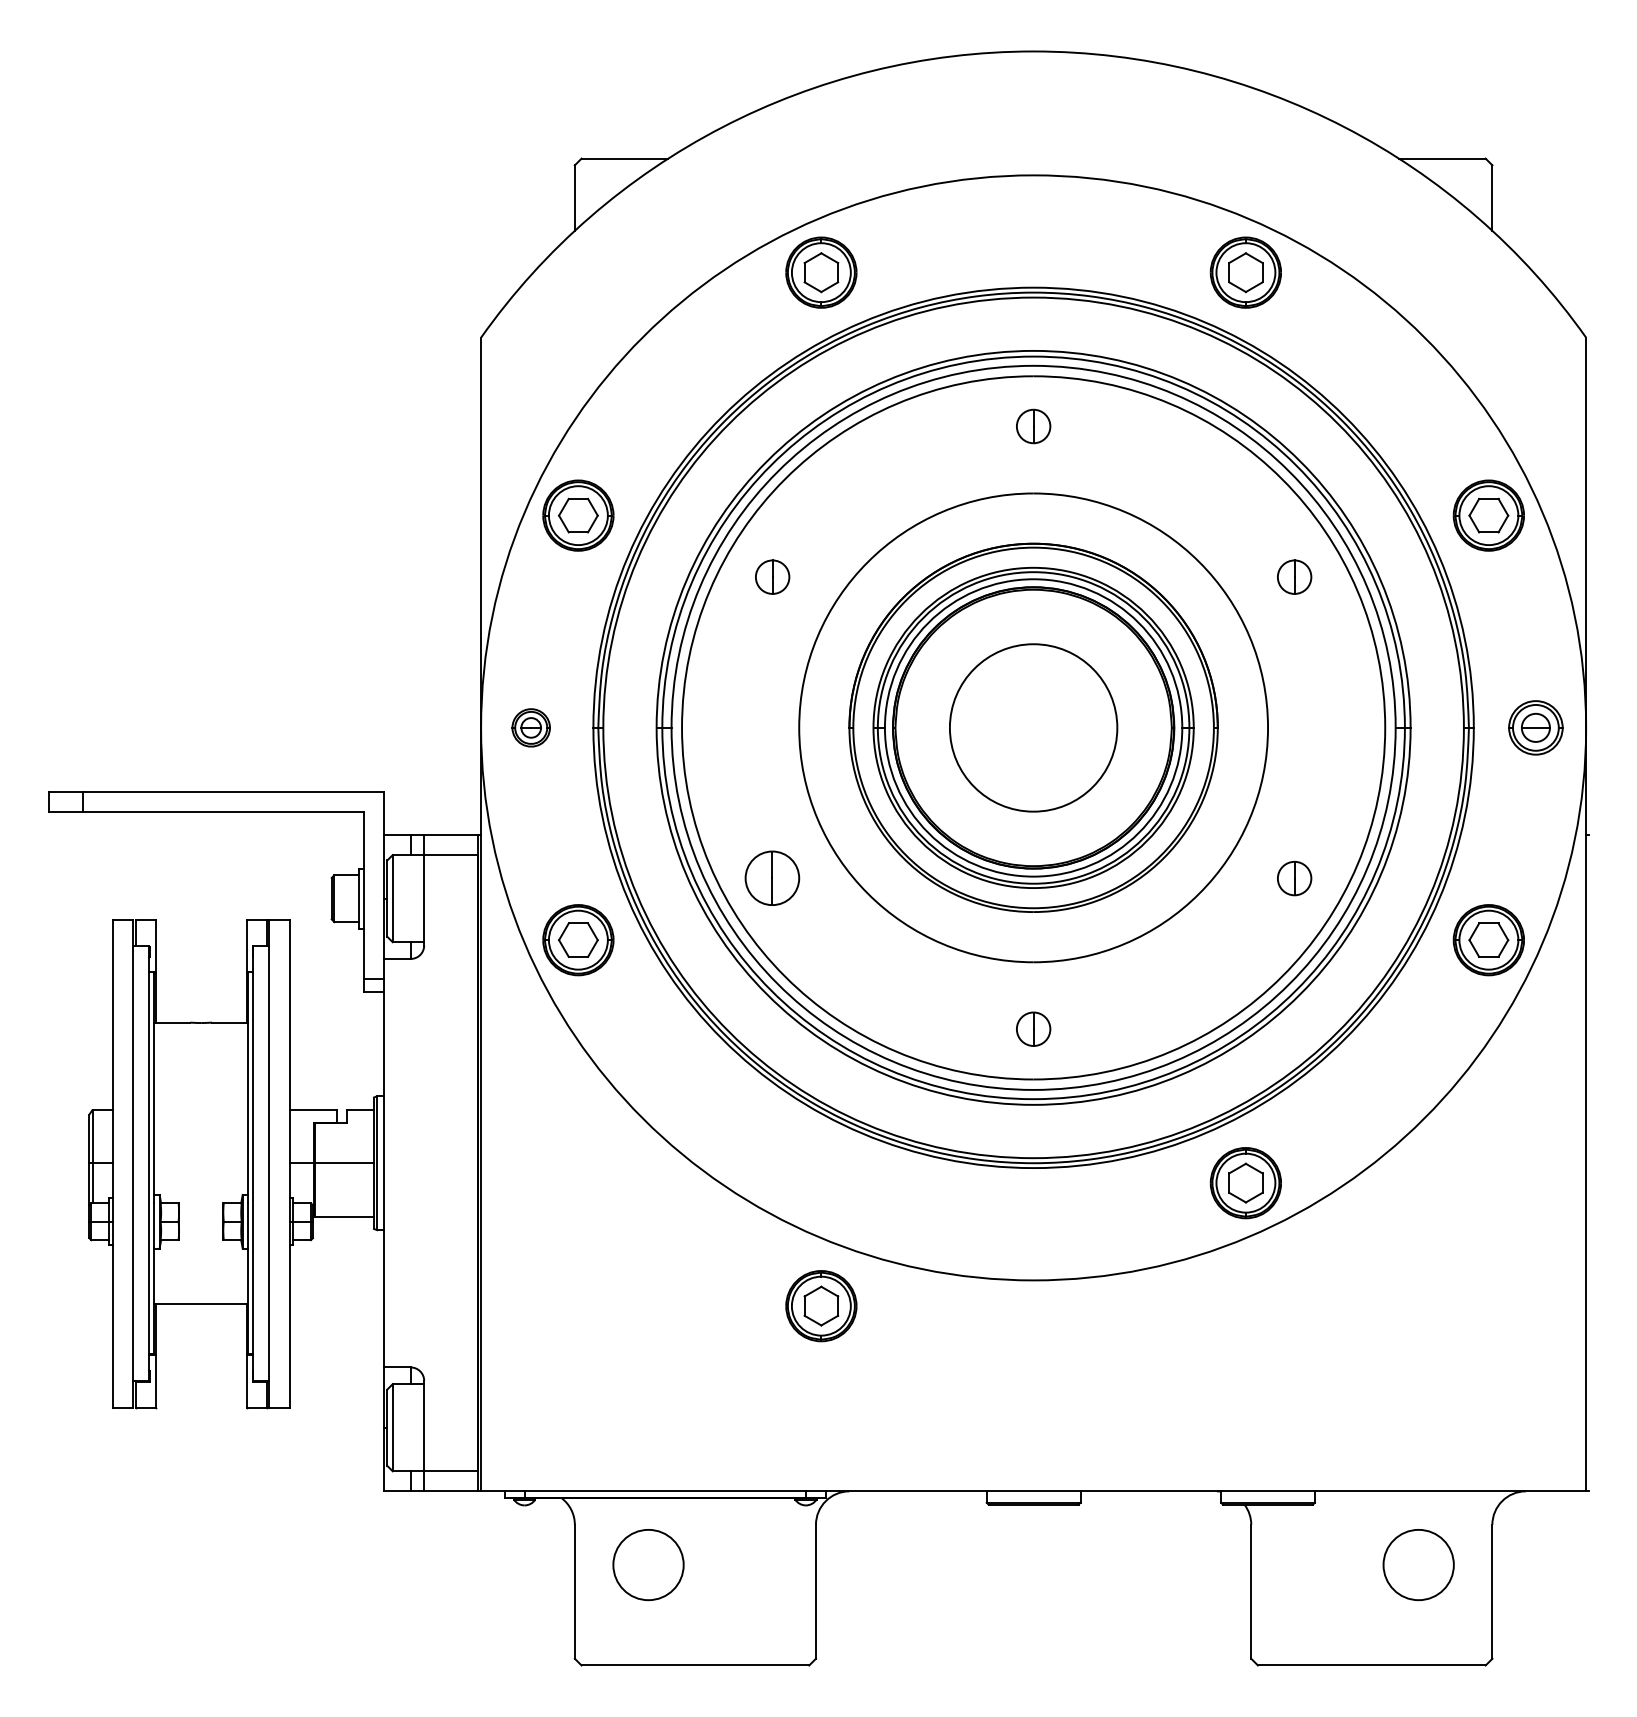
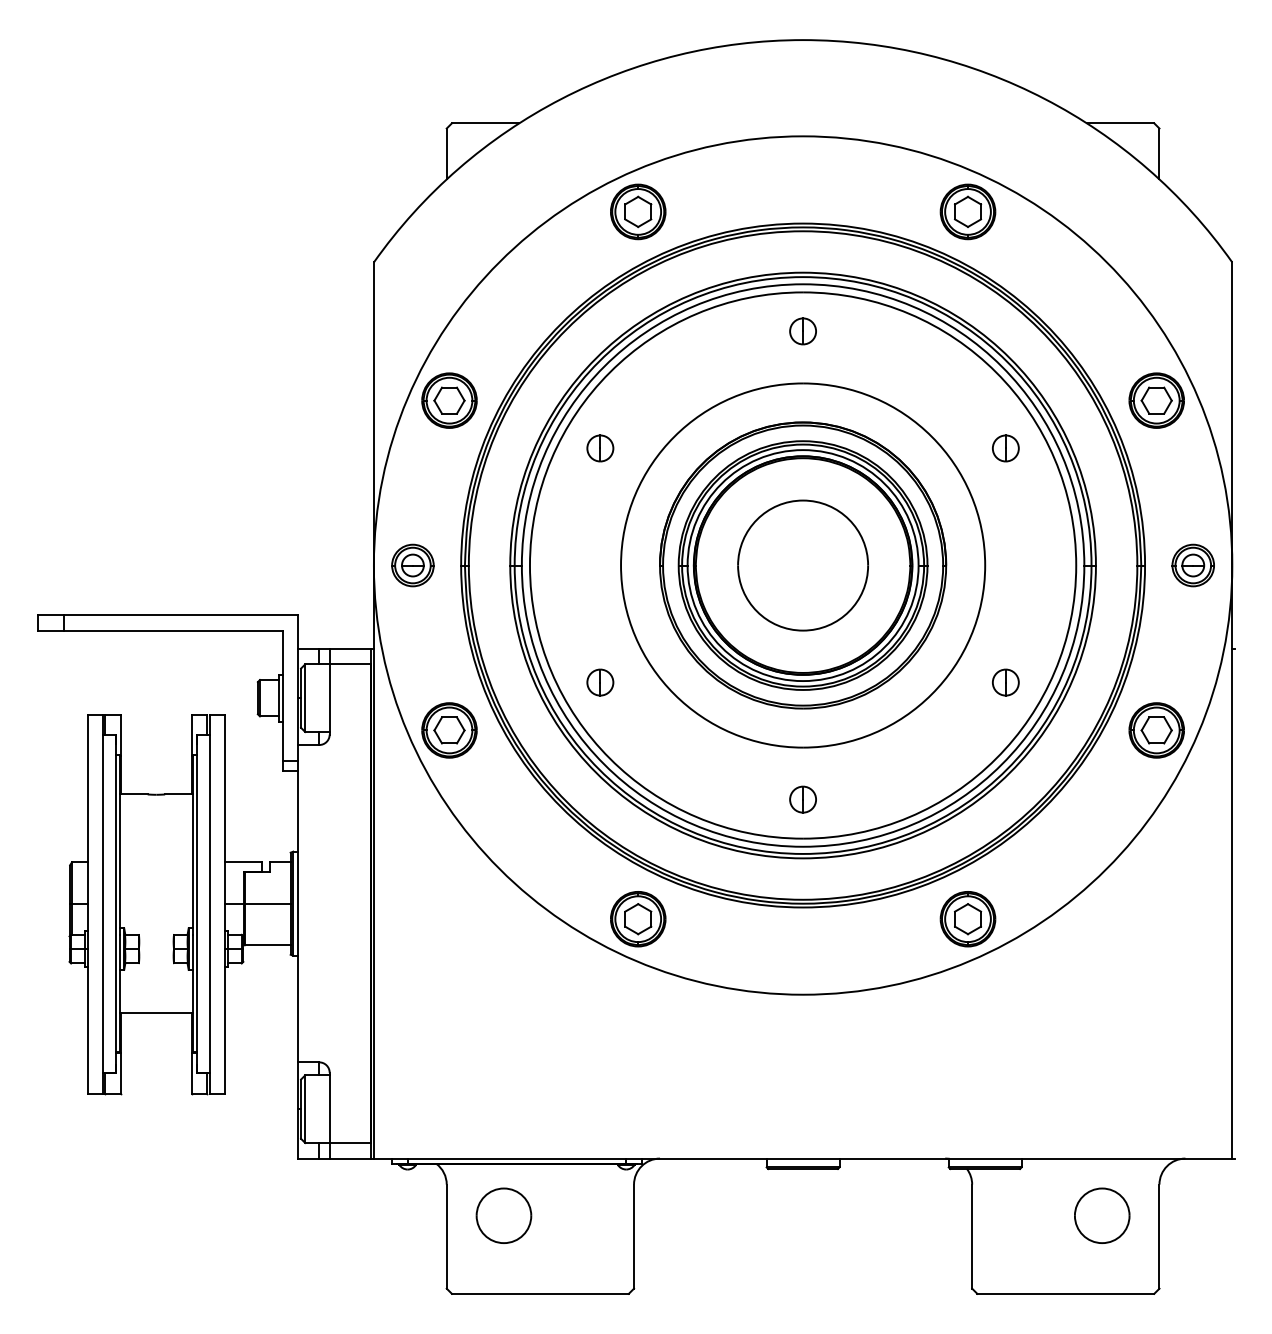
part: (530, 727) -> (412, 565), size x1.43
part: (772, 878) -> (600, 682), size x0.62
part: (821, 1306) -> (638, 919), moved

